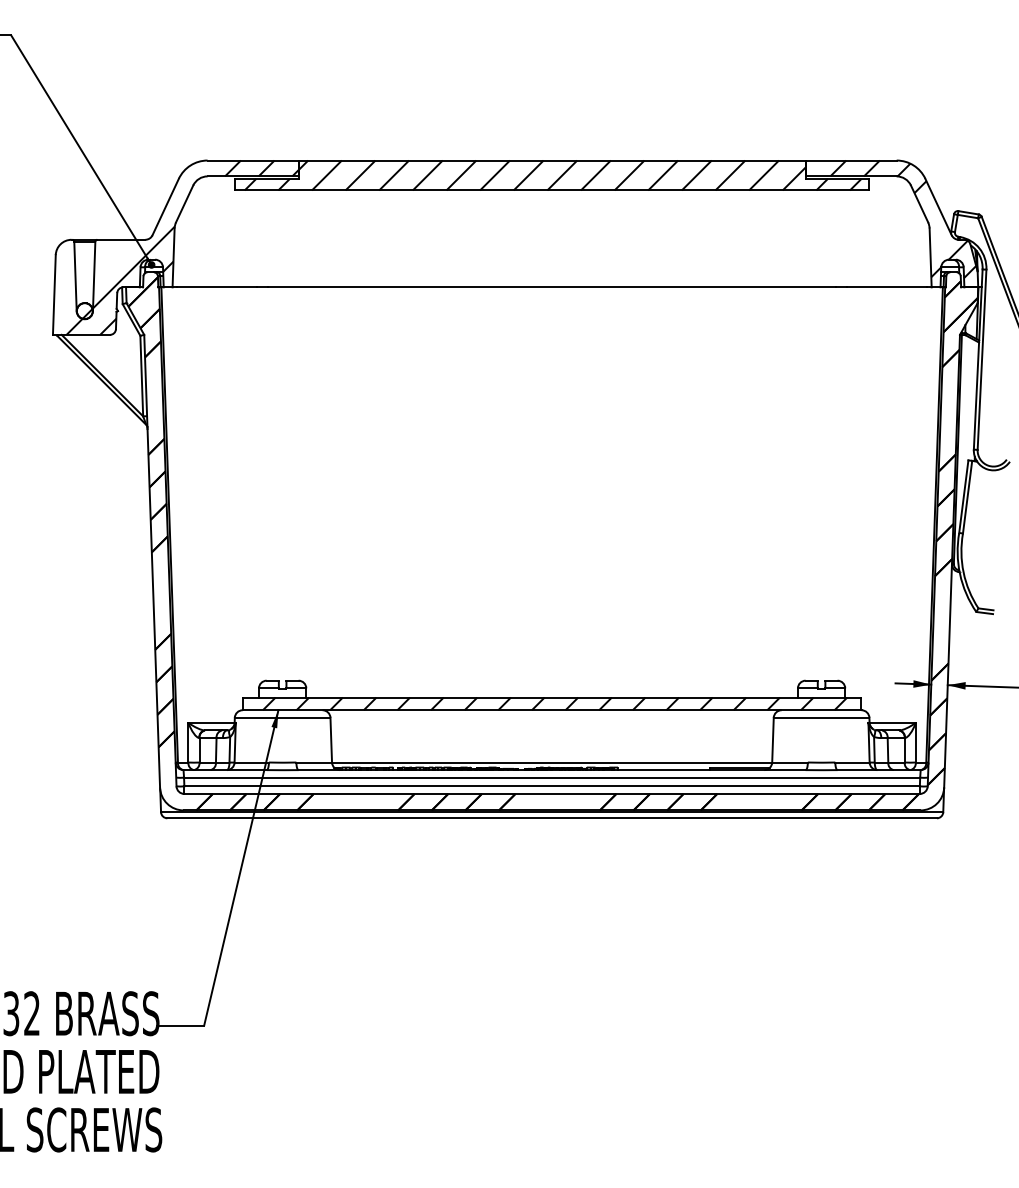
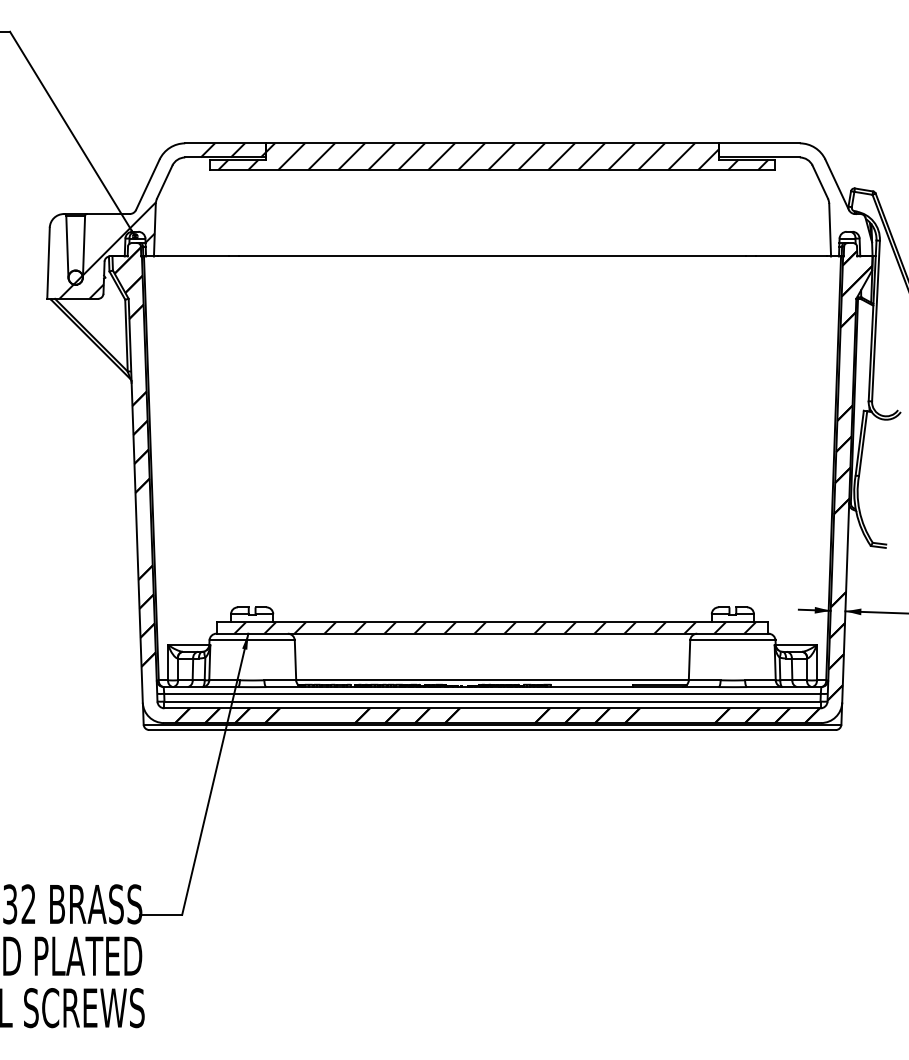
hatch: (903, 218) -> (805, 195), removed

